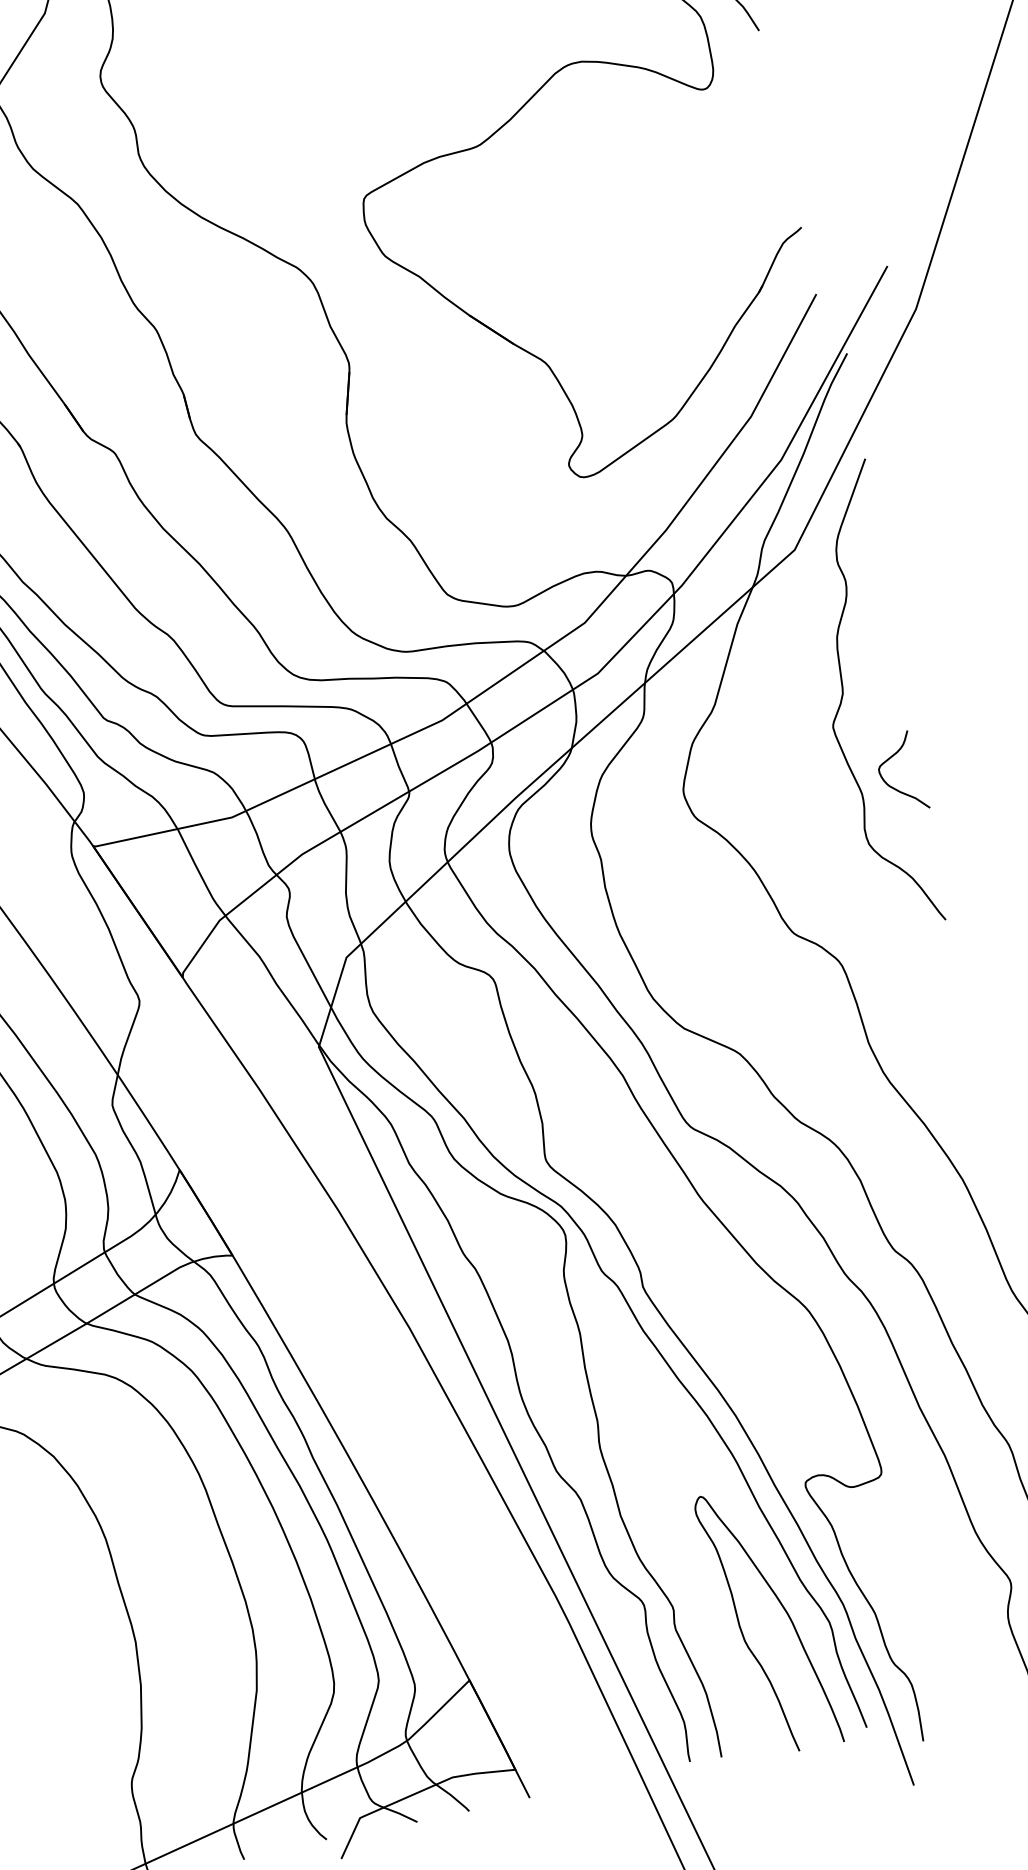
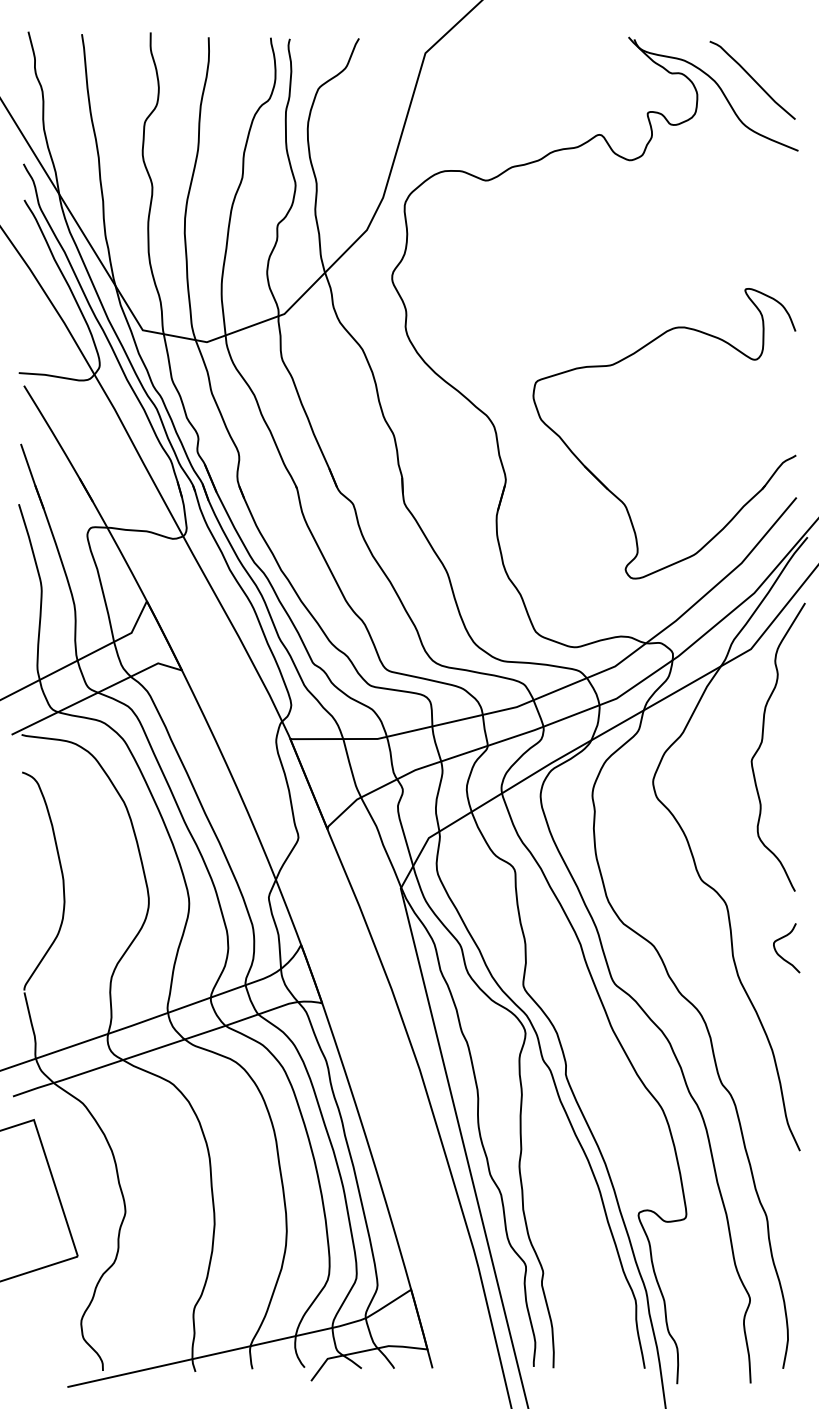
curve: (891, 785) -> (779, 954), moved
curve: (781, 1607) -> (608, 1285), removed

